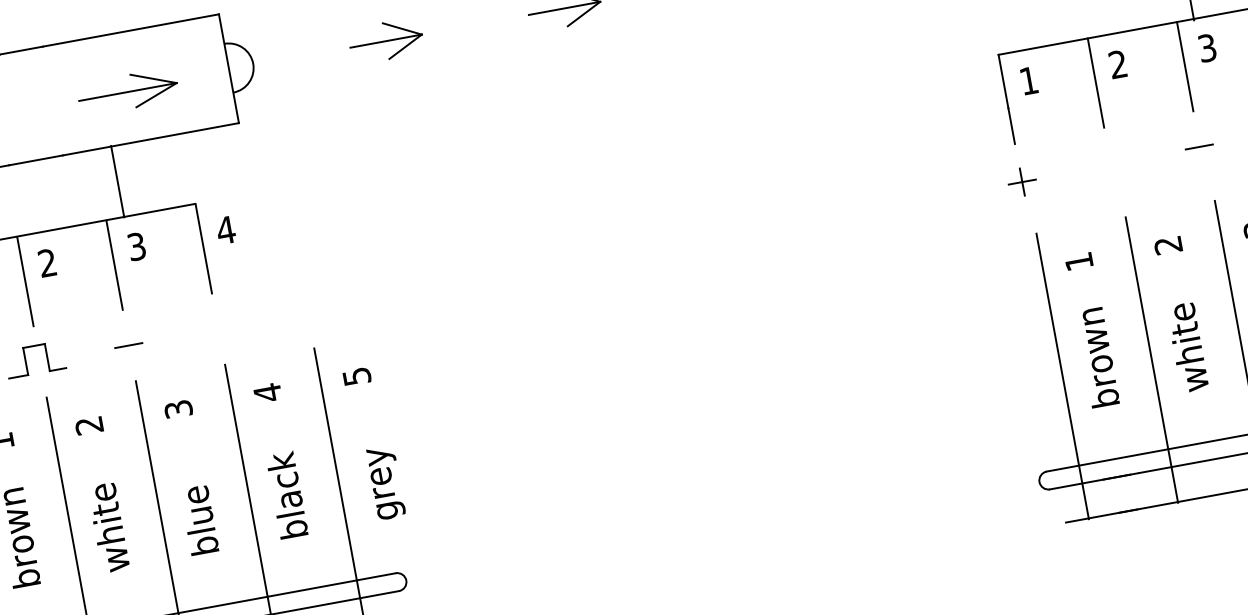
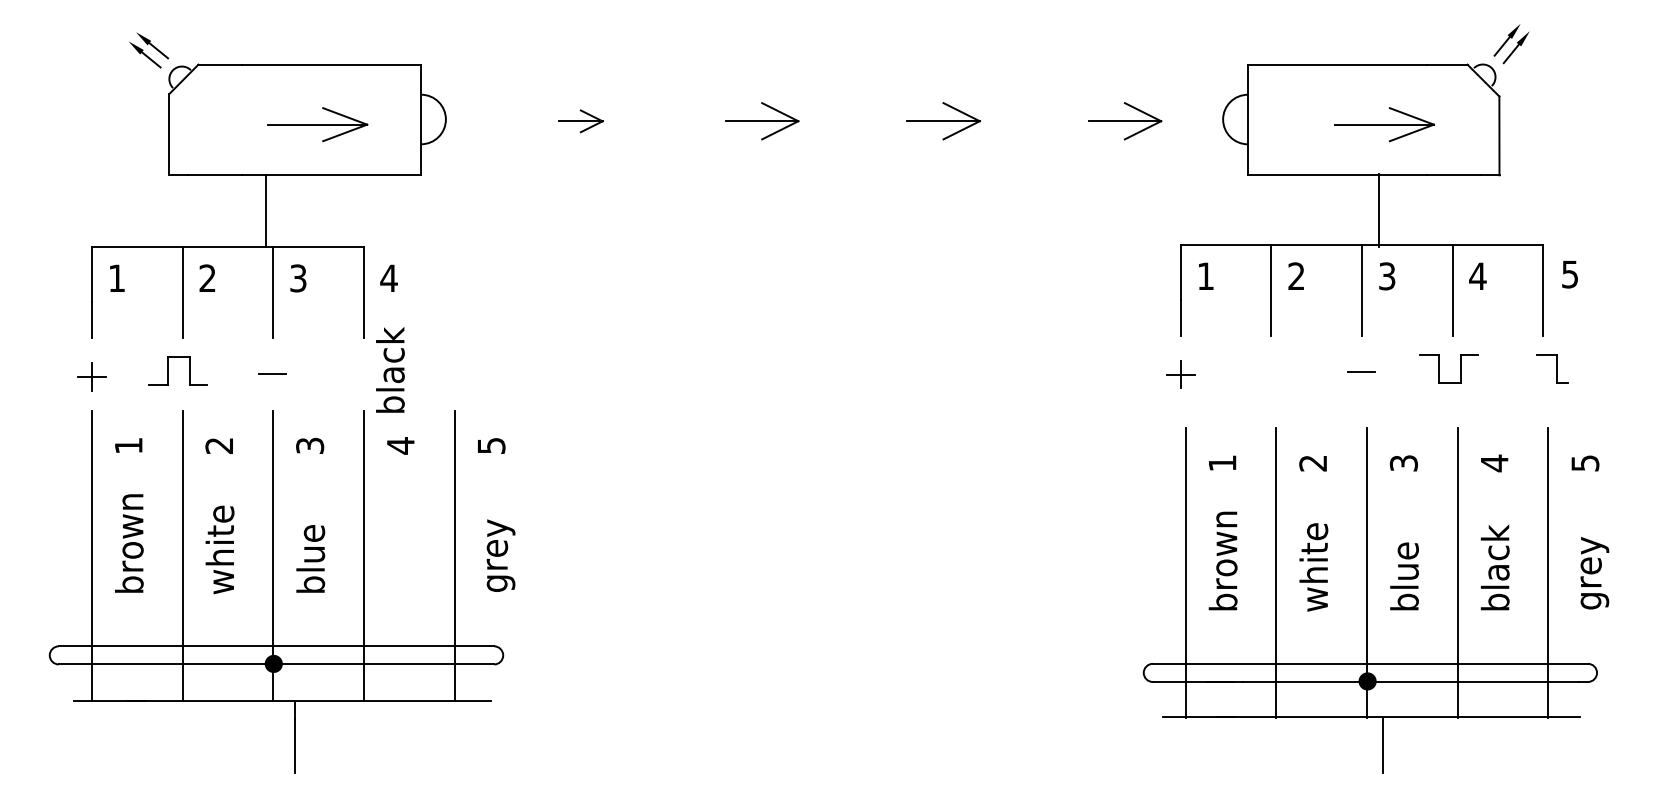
part: (385, 41) -> (580, 121), size x0.6
line: (117, 181) -> (266, 210), moved
text: (287, 494) -> (390, 369), moved

